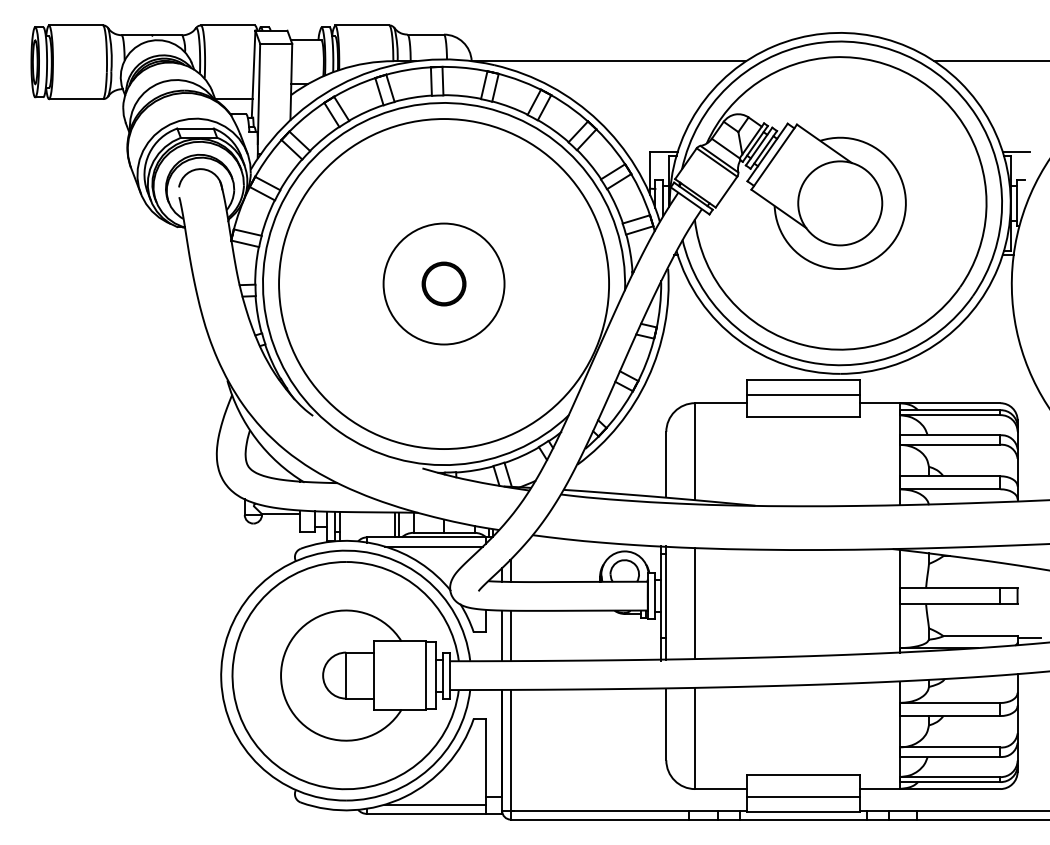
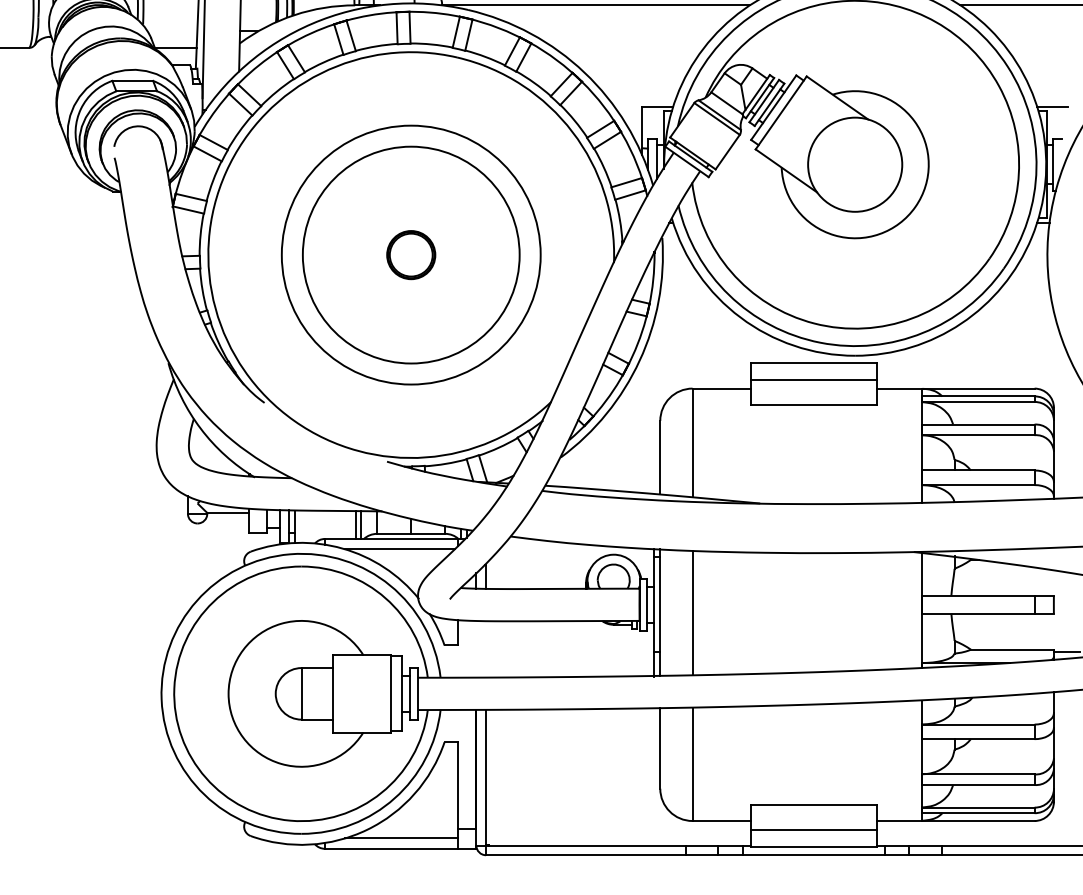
circle: (443, 283) -> (410, 254), size x1.6
circle: (444, 284) -> (411, 255), size x0.7
line: (502, 635) -> (476, 648), removed
line: (510, 635) -> (485, 648), removed

